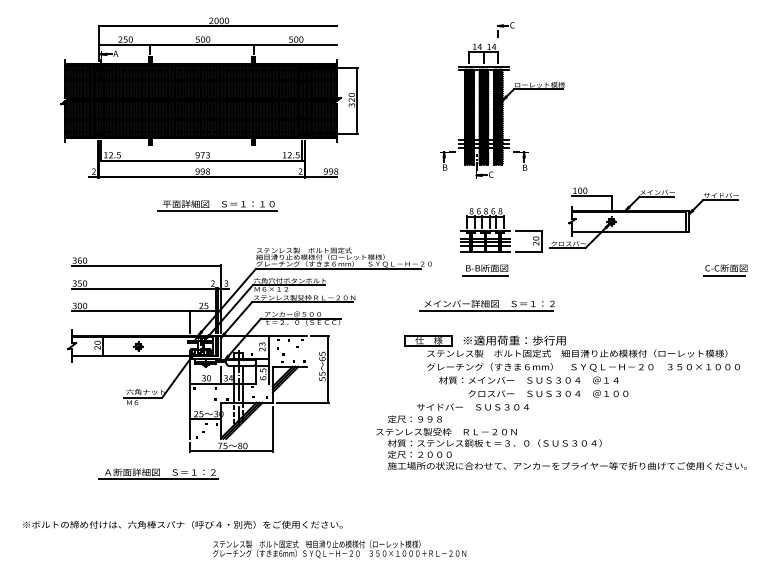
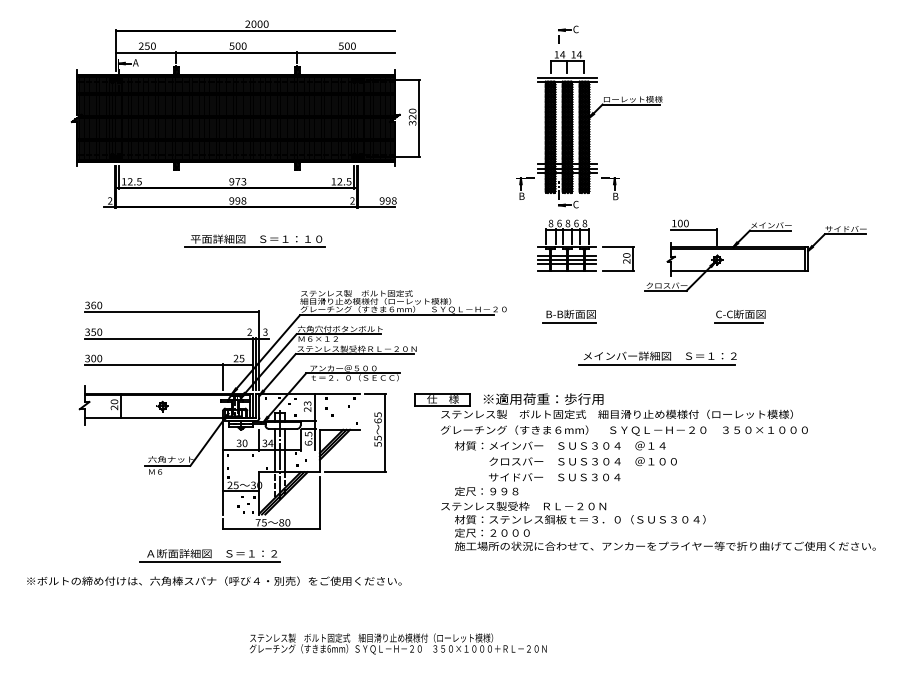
part: (506, 29) -> (568, 34), moved
part: (500, 230) -> (585, 245), moved
part: (725, 270) -> (739, 316), moved
part: (487, 305) -> (657, 358), moved
part: (571, 366) -> (610, 429), moved
part: (158, 473) -> (209, 555), moved
text: (182, 524) -> (214, 580), moved

